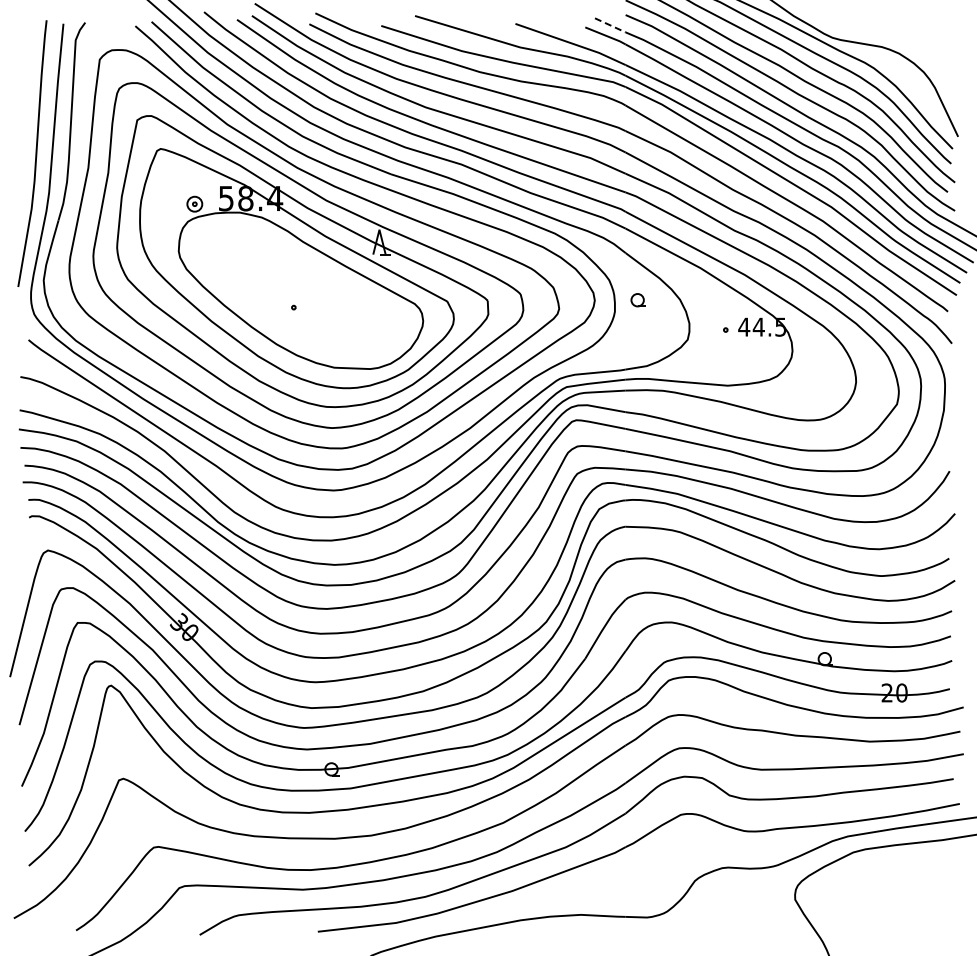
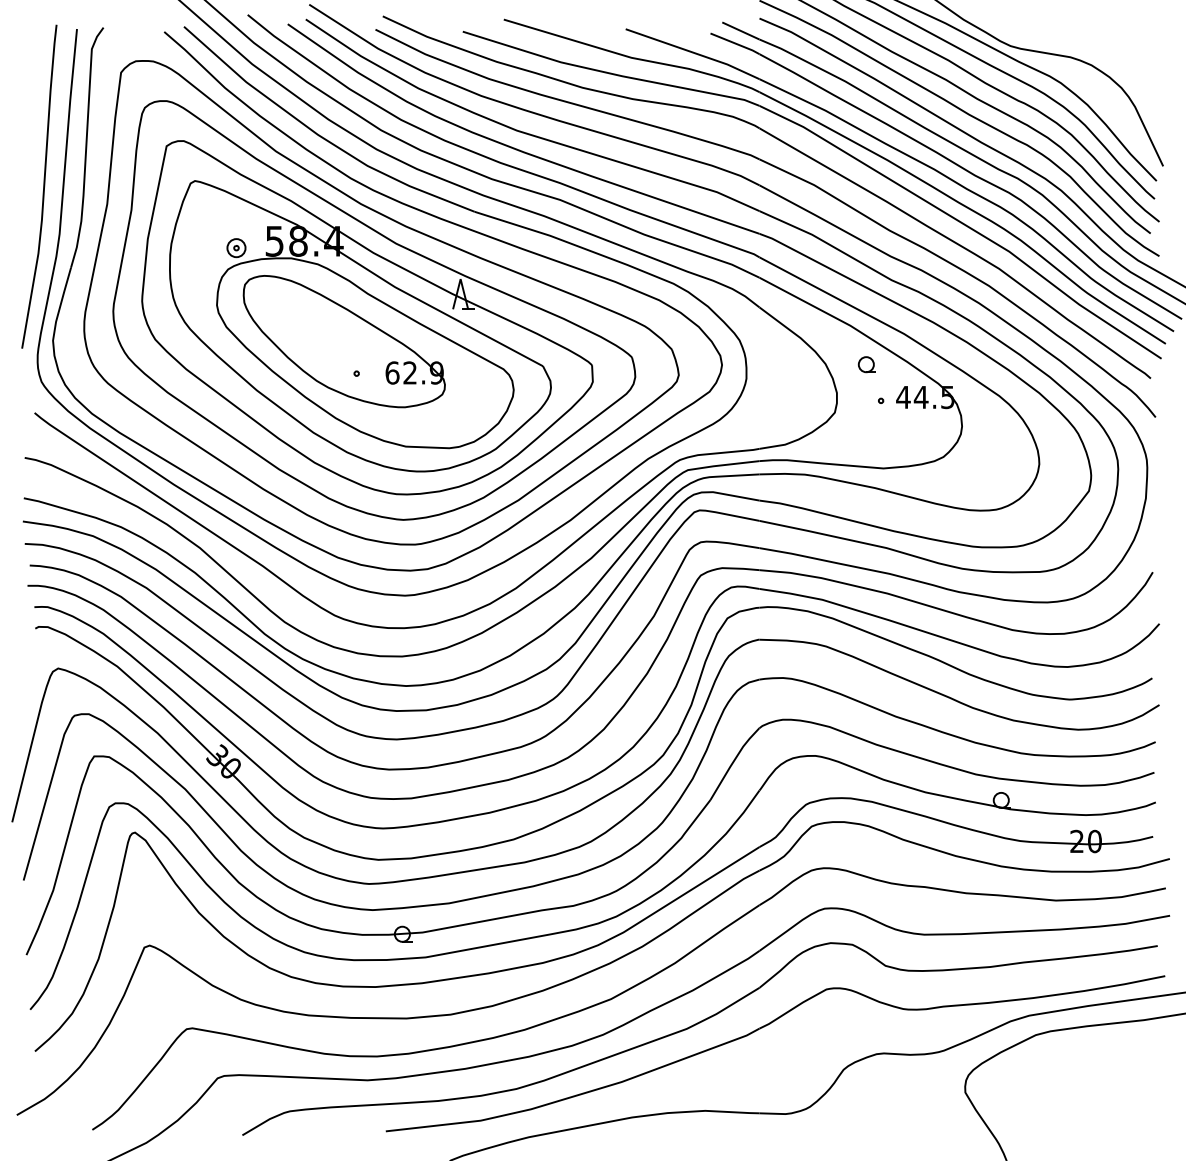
line: (610, 25) -> (741, 31), dashed -> solid
part: (283, 281) -> (344, 341), added
part: (637, 300) -> (866, 365), moved

